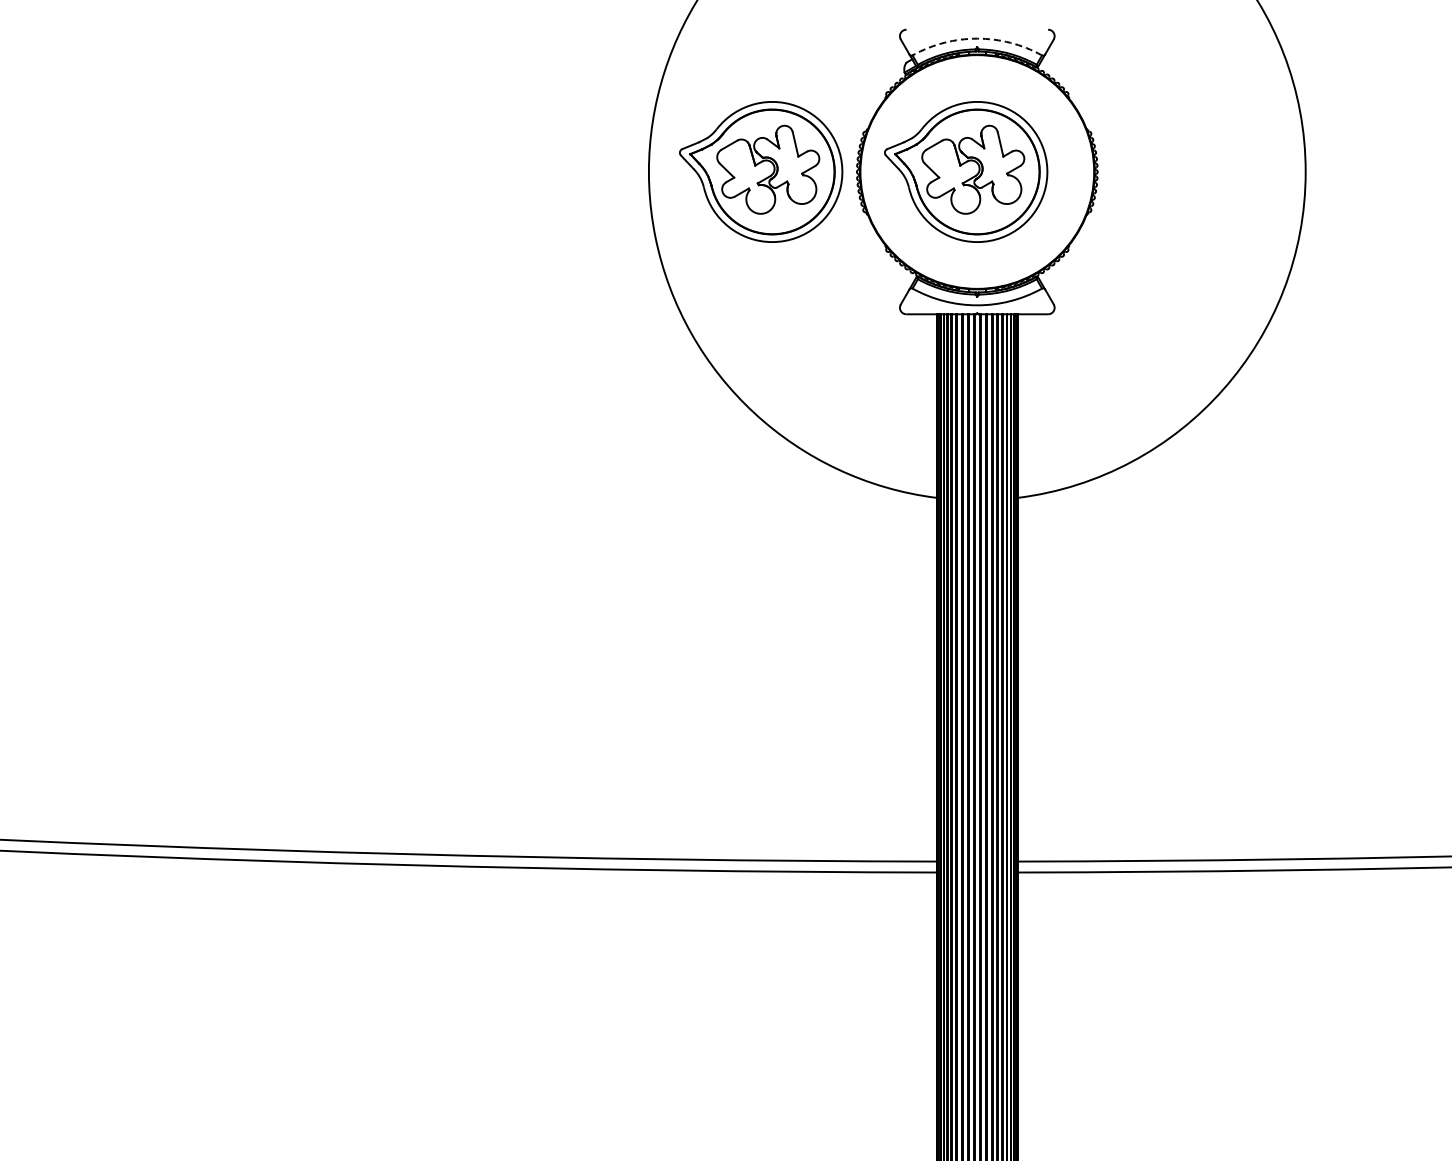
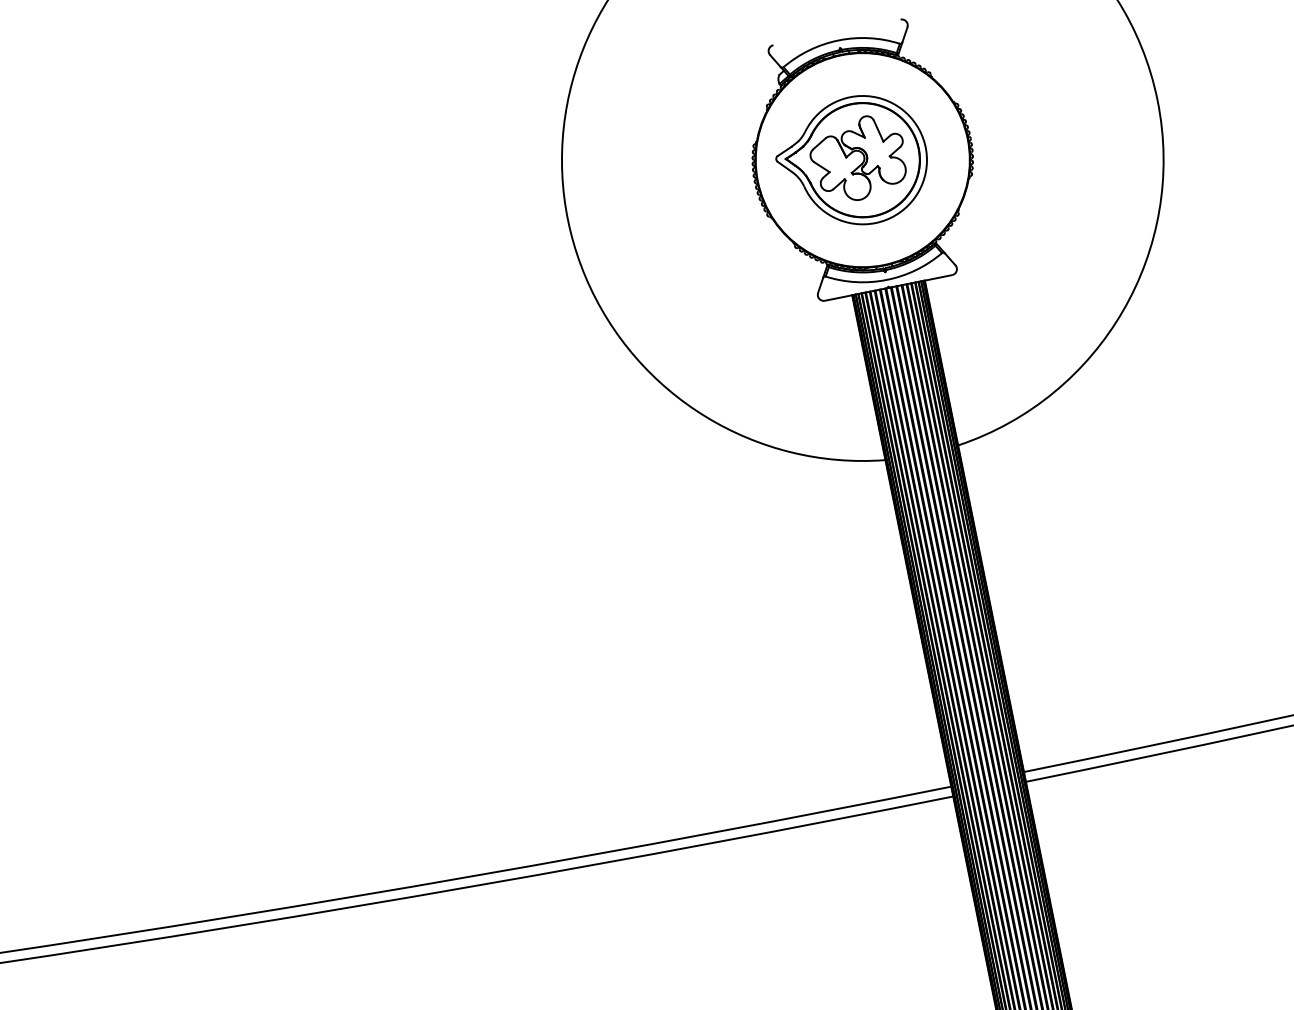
arc: (977, 38) -> (838, 40), dashed -> solid
part: (761, 171) -> (668, 198), removed

